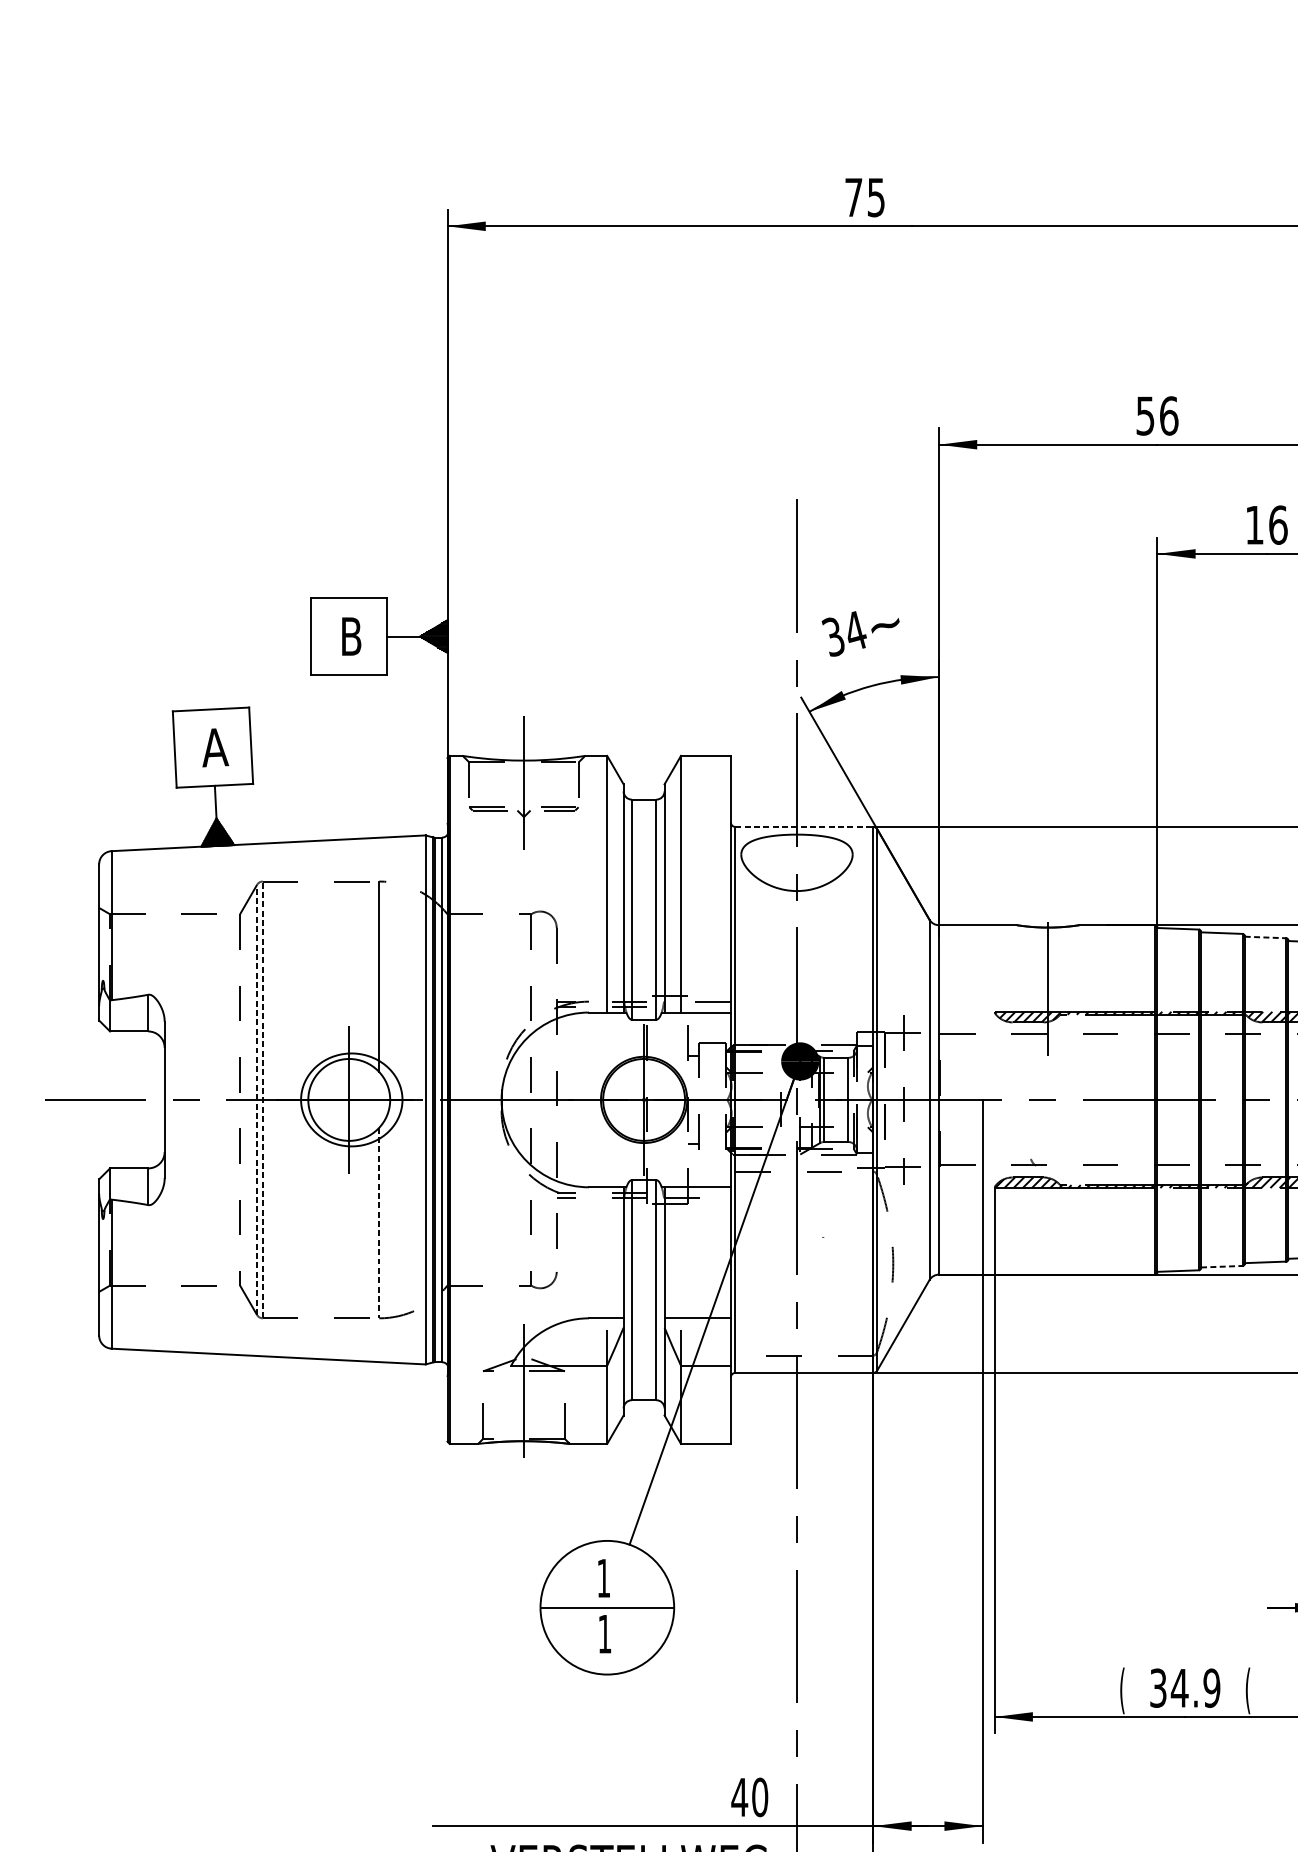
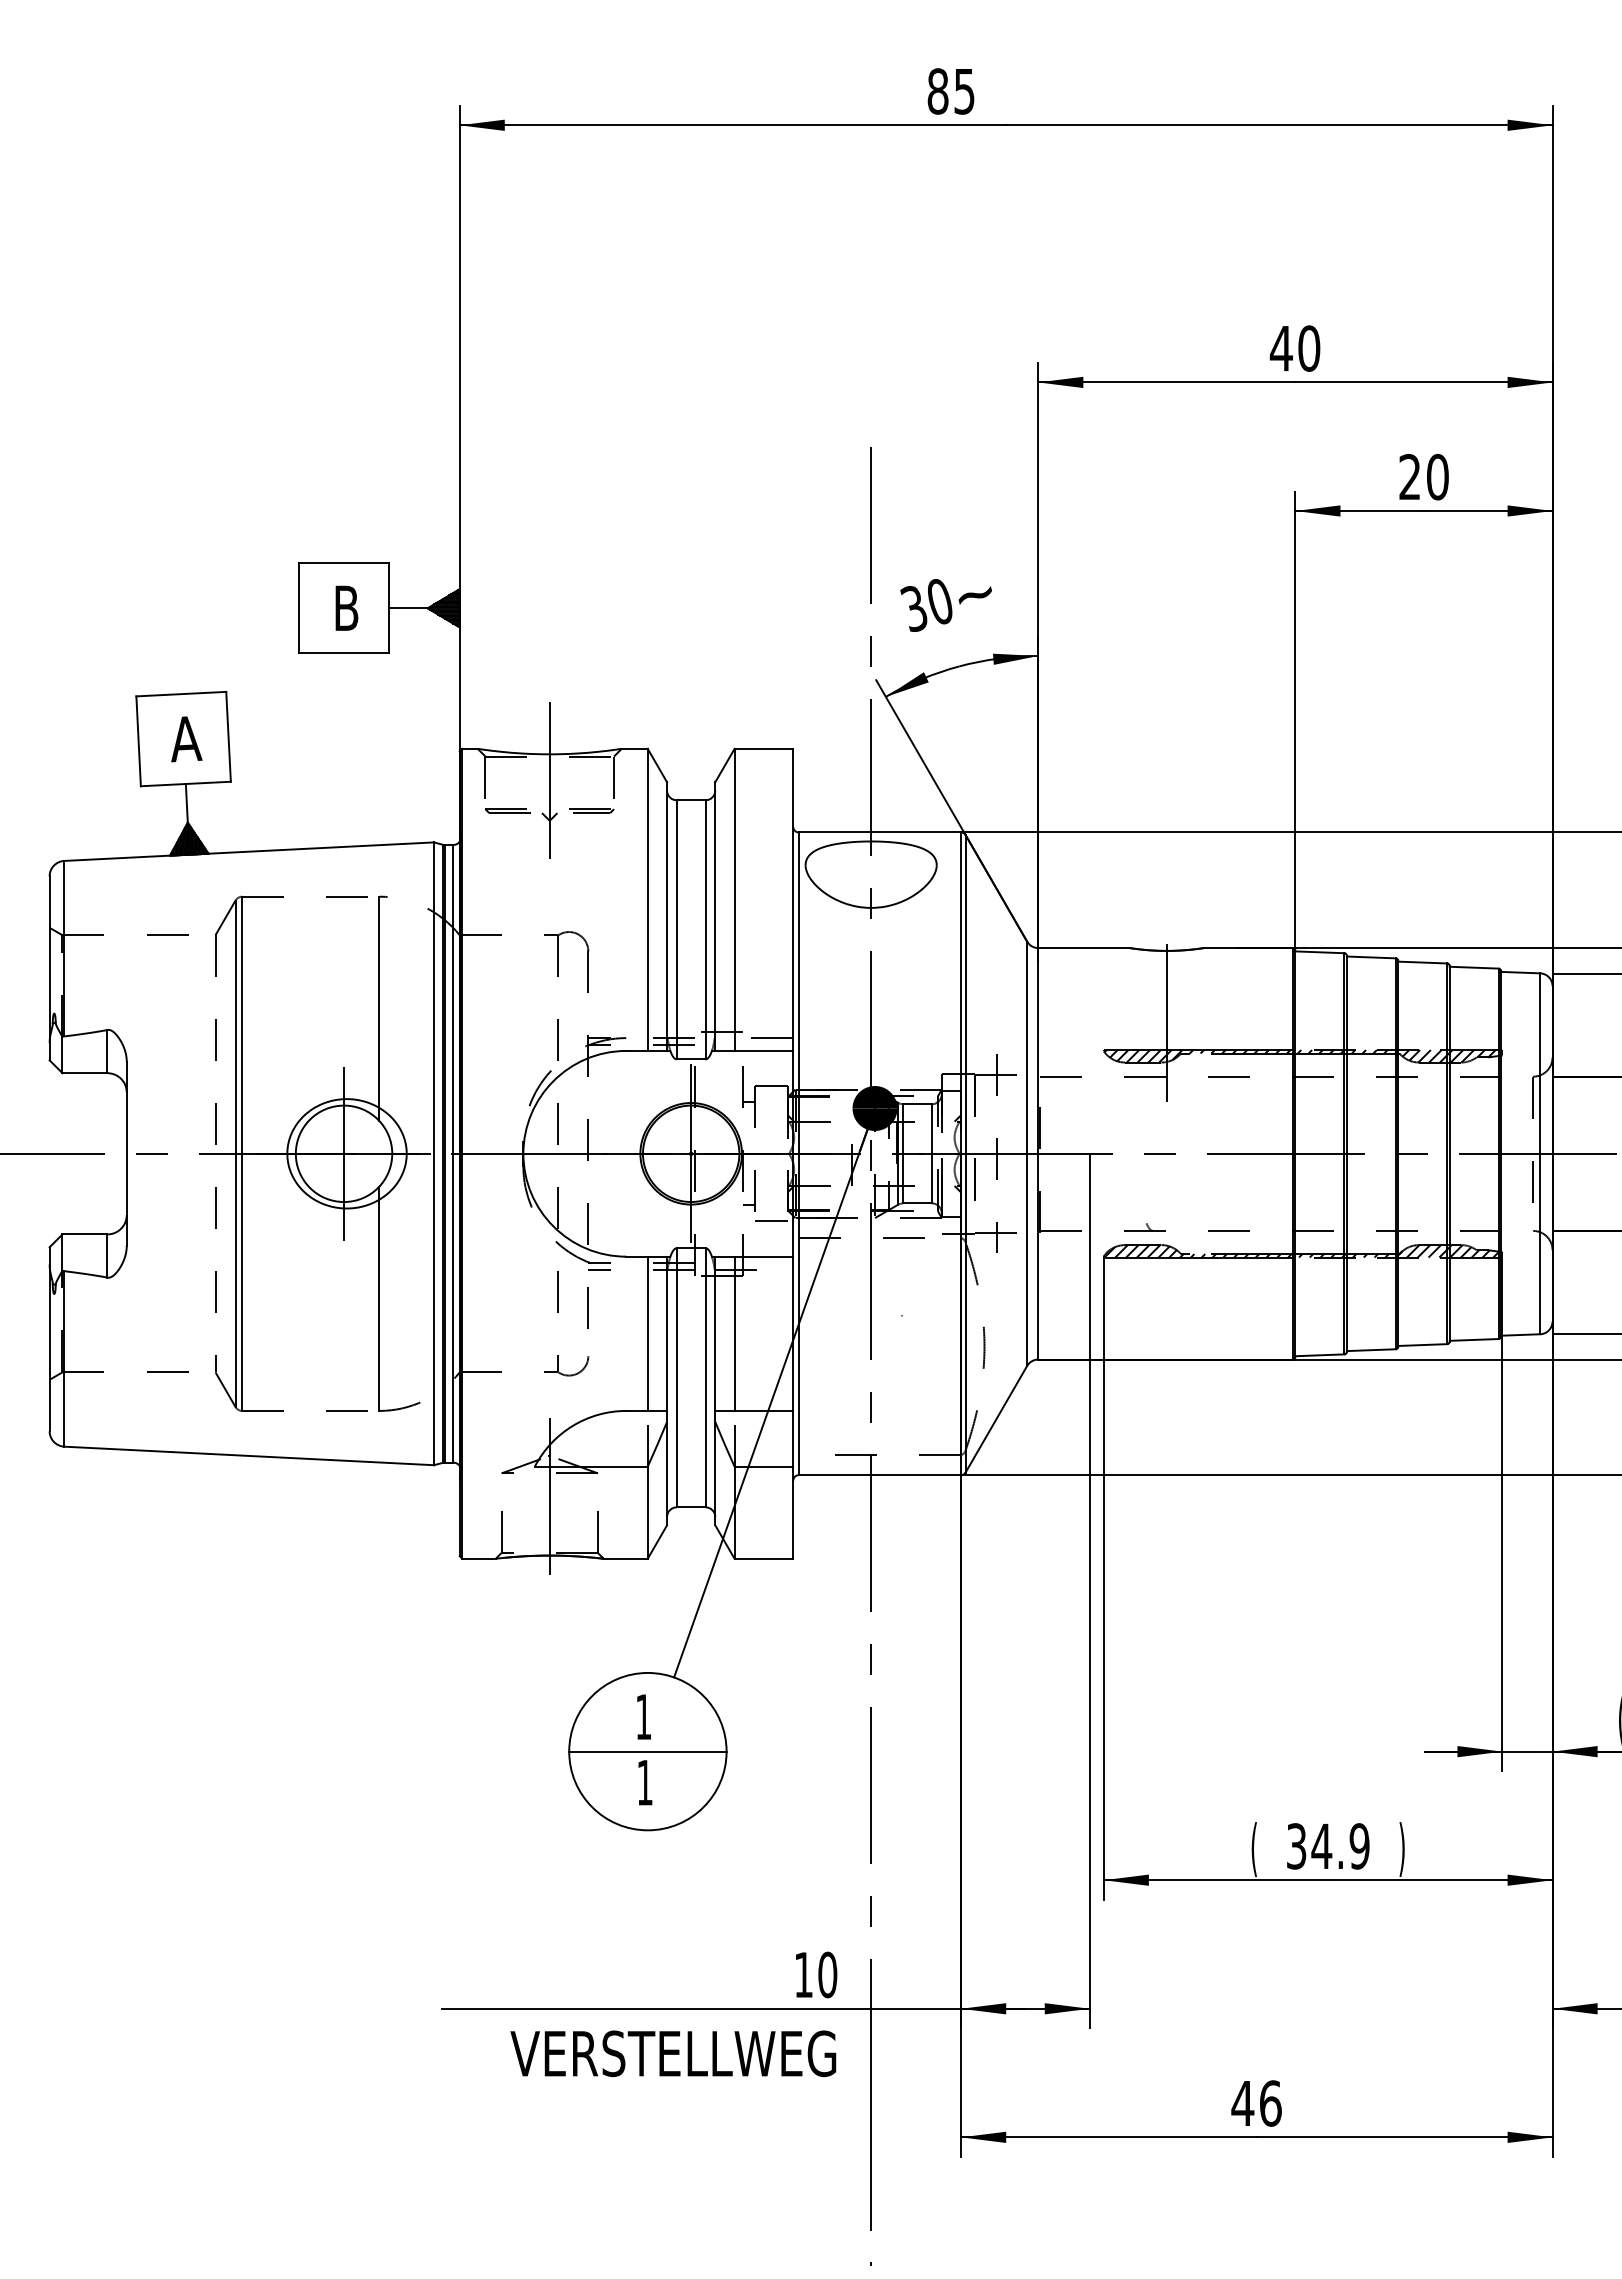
text: (853, 197) -> (937, 91), 75 -> 85
text: (1156, 415) -> (1294, 348), 56 -> 40
text: (1266, 524) -> (1423, 476), 16 -> 20
text: (855, 630) -> (940, 601), 34 -> 30
line: (804, 827) -> (880, 832), dashed -> solid
line: (1266, 937) -> (1423, 962), dashed -> solid
line: (257, 1099) -> (235, 1153), dashed -> solid
line: (262, 1099) -> (242, 1153), dashed -> solid
line: (712, 1157) -> (771, 1221), added
line: (379, 1223) -> (379, 1299), dashed -> solid
line: (607, 1252) -> (647, 1333), added
line: (680, 1252) -> (734, 1333), added
line: (1221, 1267) -> (1371, 1350), dashed -> solid
text: (1247, 1690) -> (1401, 1849), ( -> )
text: (739, 1797) -> (803, 1974), 40 -> 10

